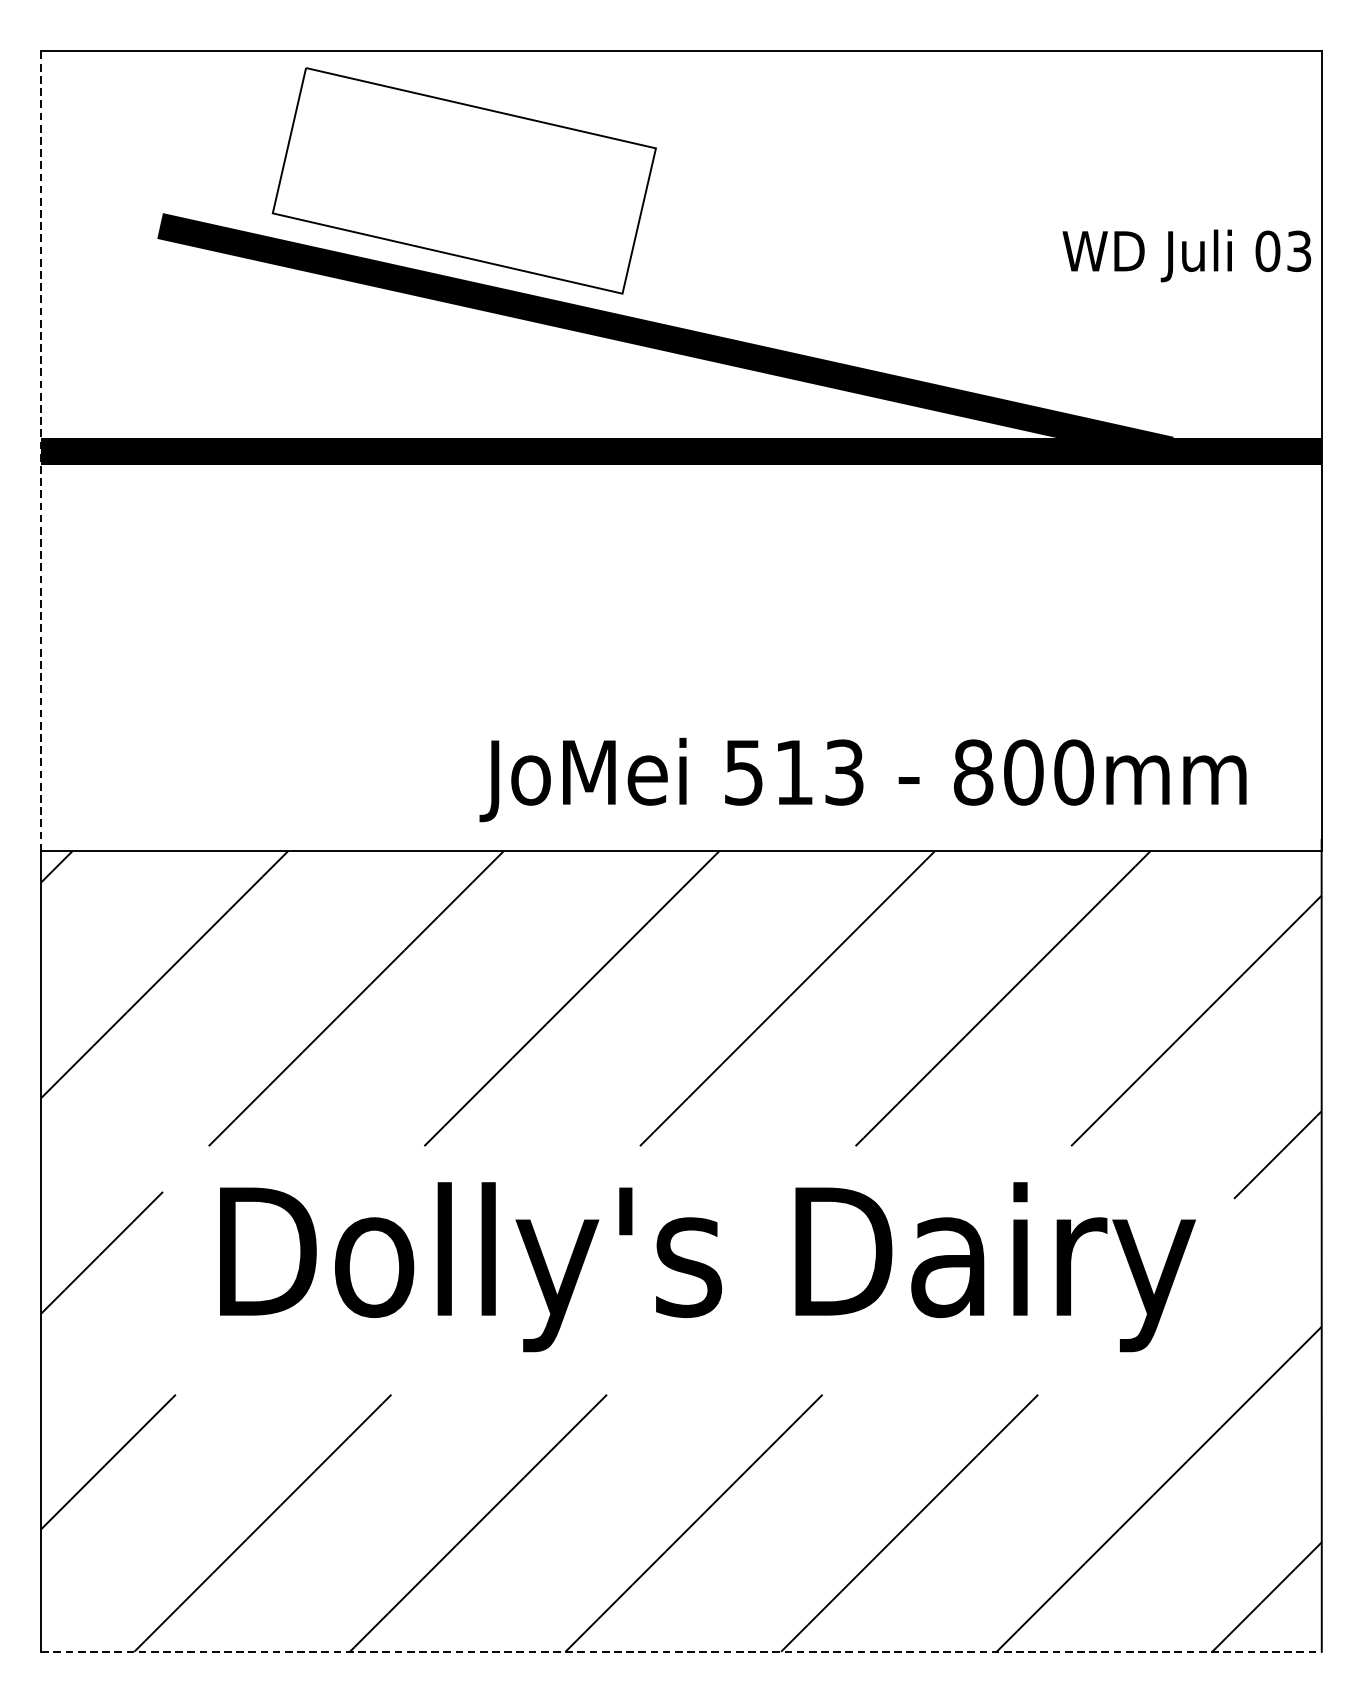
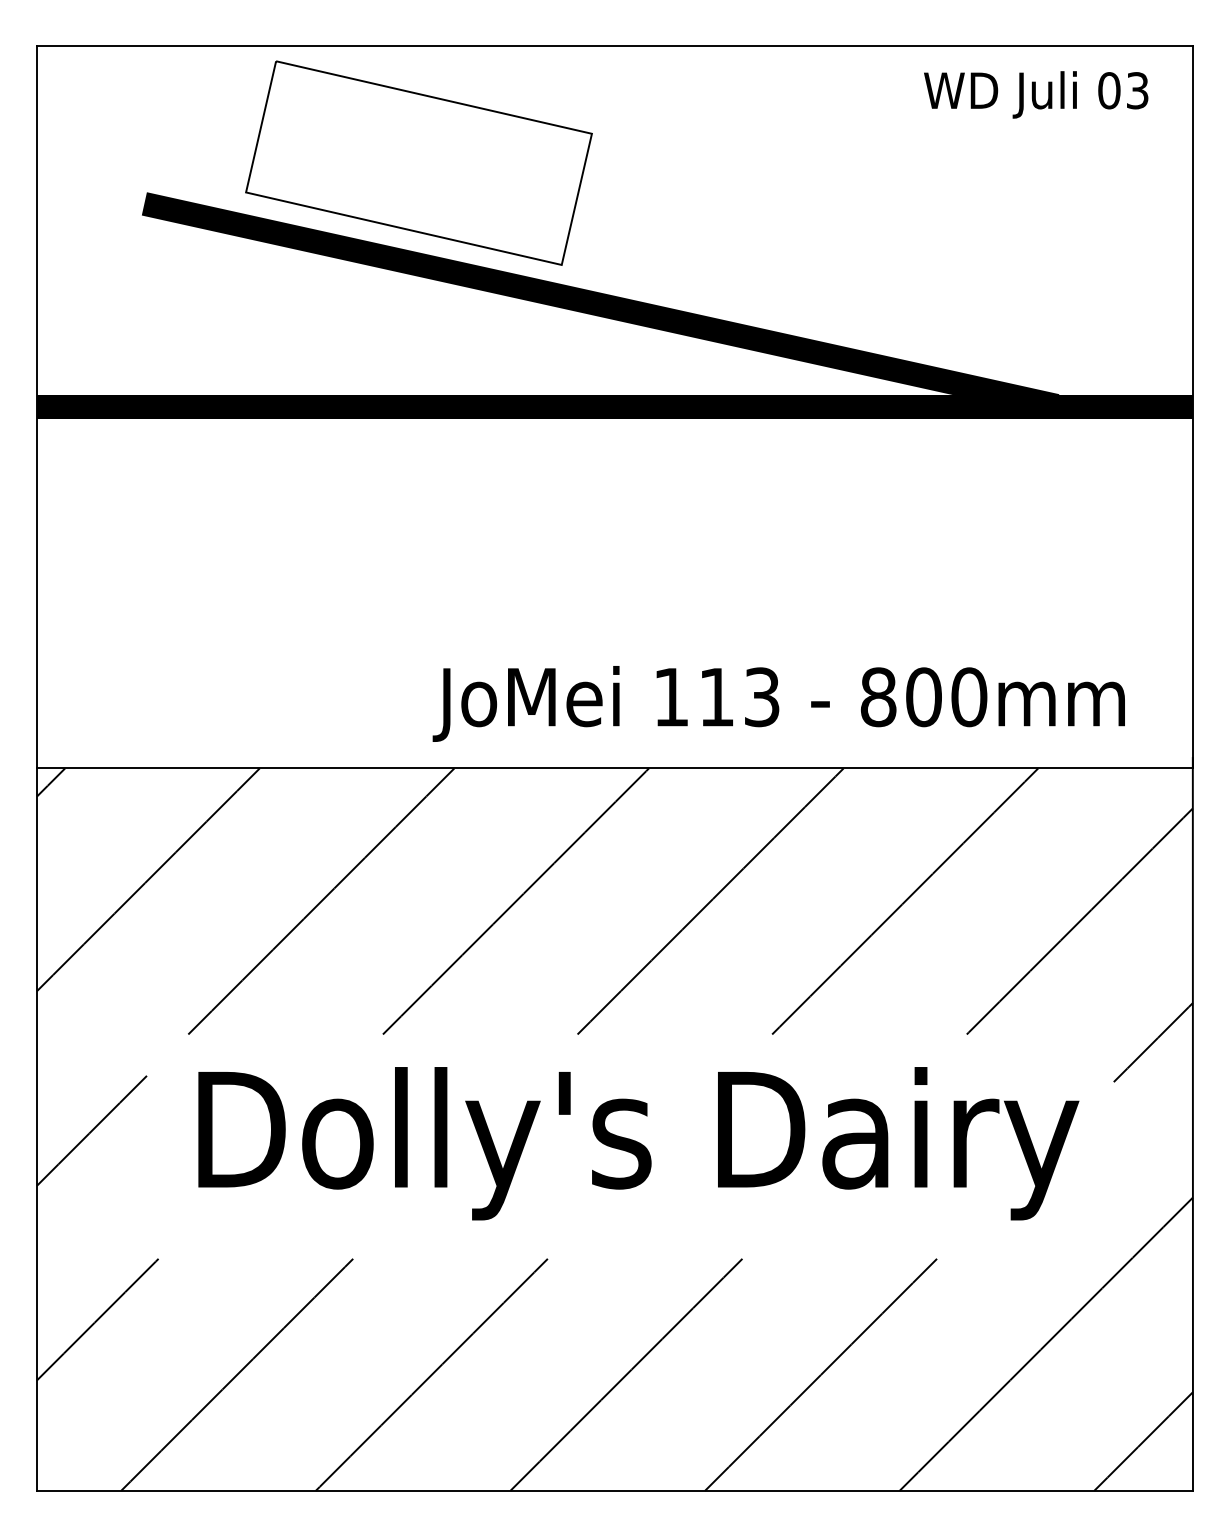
text: (1187, 255) -> (1036, 94), moved
line: (41, 450) -> (37, 406), dashed -> solid
text: (742, 772) -> (670, 697), 513 -> 113
line: (682, 1651) -> (615, 1490), dashed -> solid

